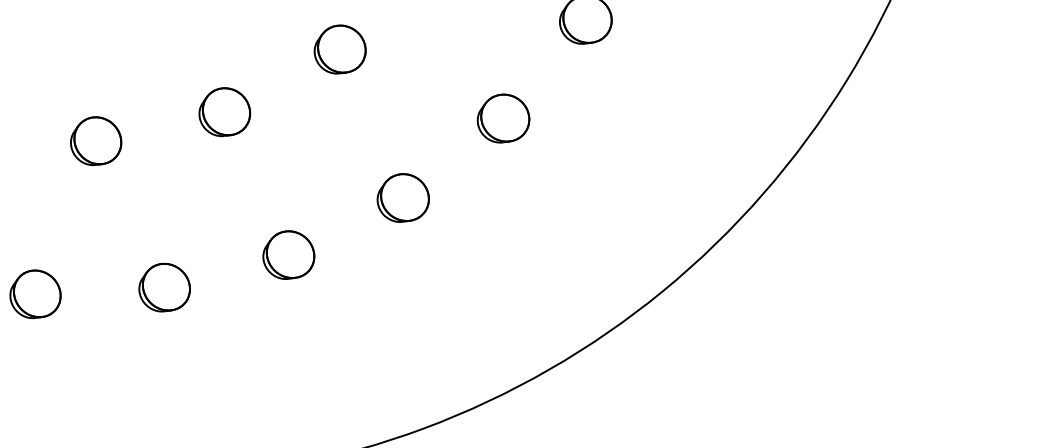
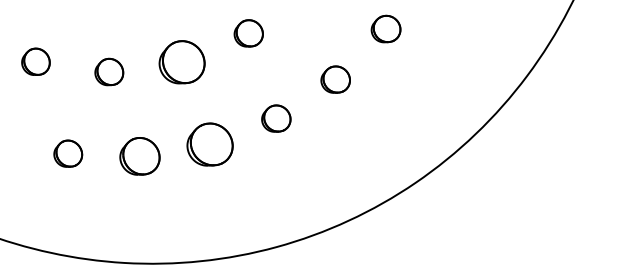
part: (223, 112) -> (181, 62), size x1.6
part: (289, 254) -> (210, 144), size x1.6
part: (163, 287) -> (139, 156), size x1.4

